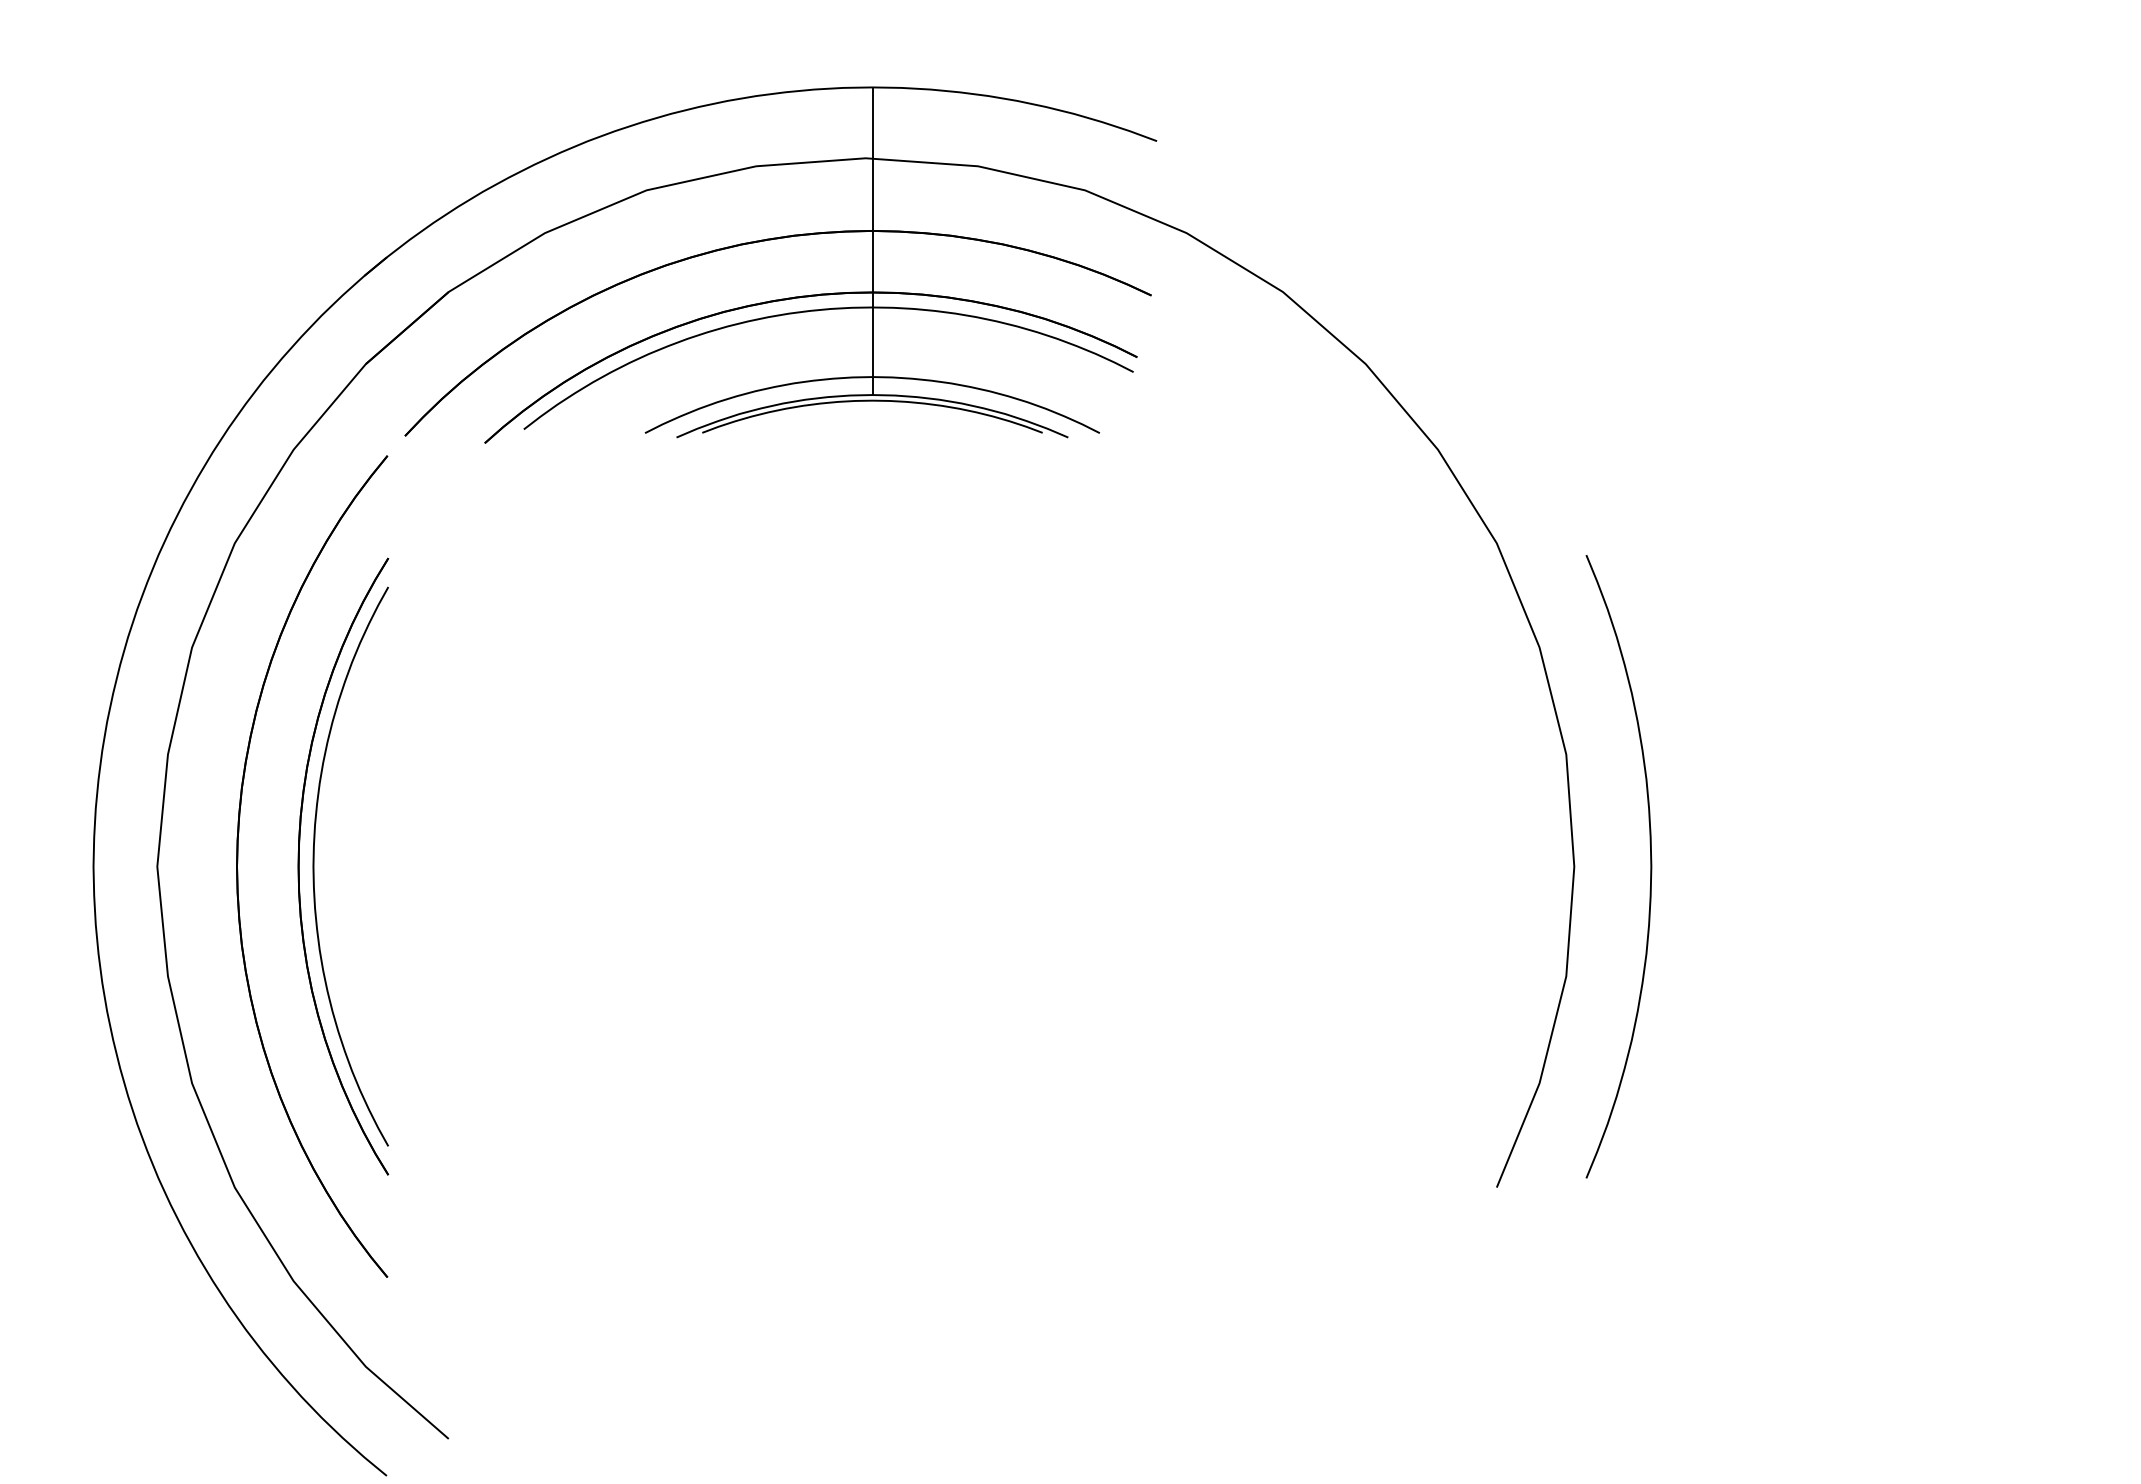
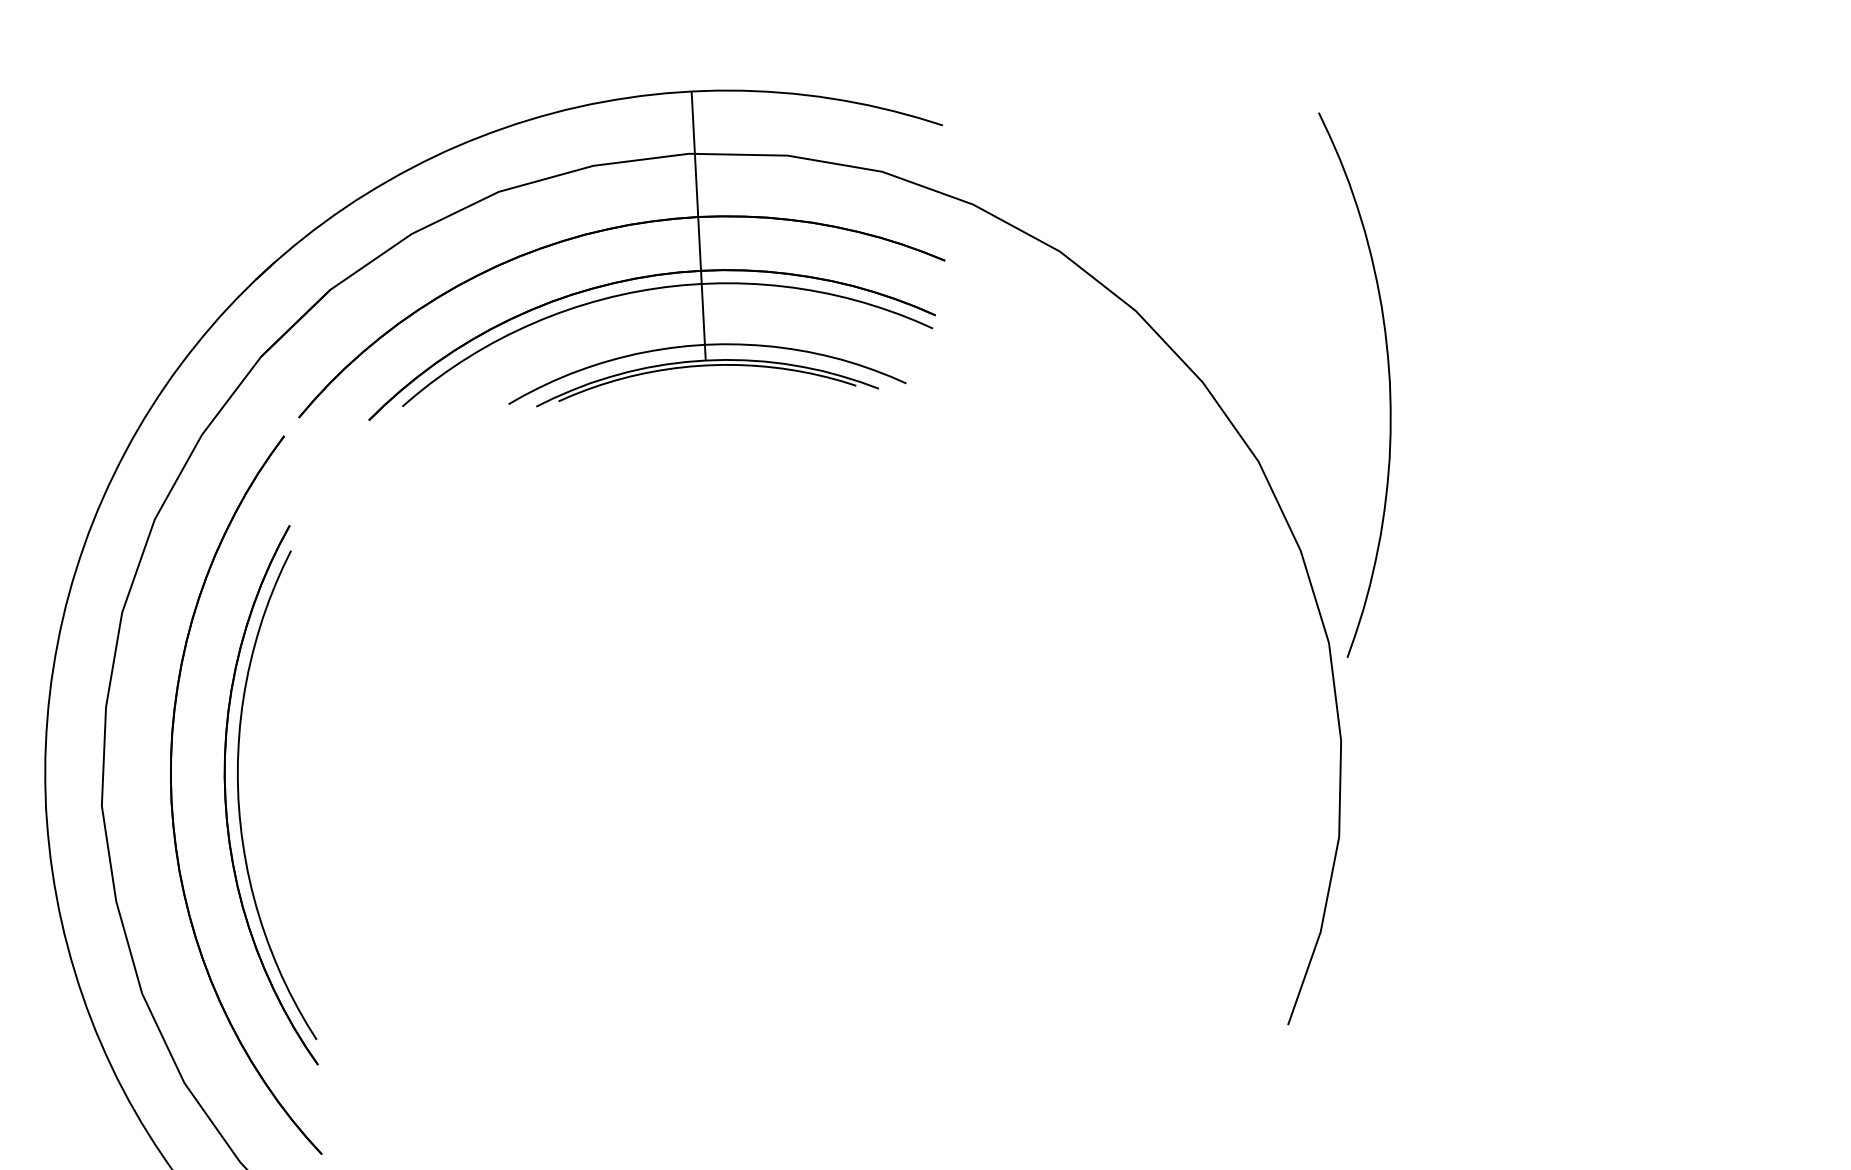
curve: (1650, 866) -> (1389, 382), moved

